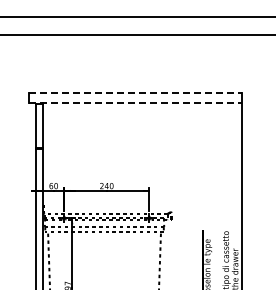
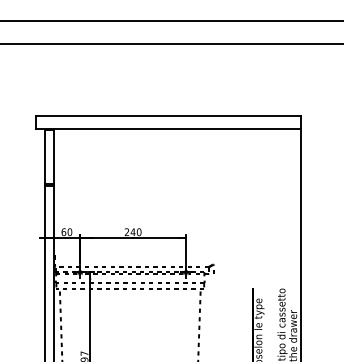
line: (136, 92) -> (170, 115), dashed -> solid
line: (136, 103) -> (170, 129), dashed -> solid

